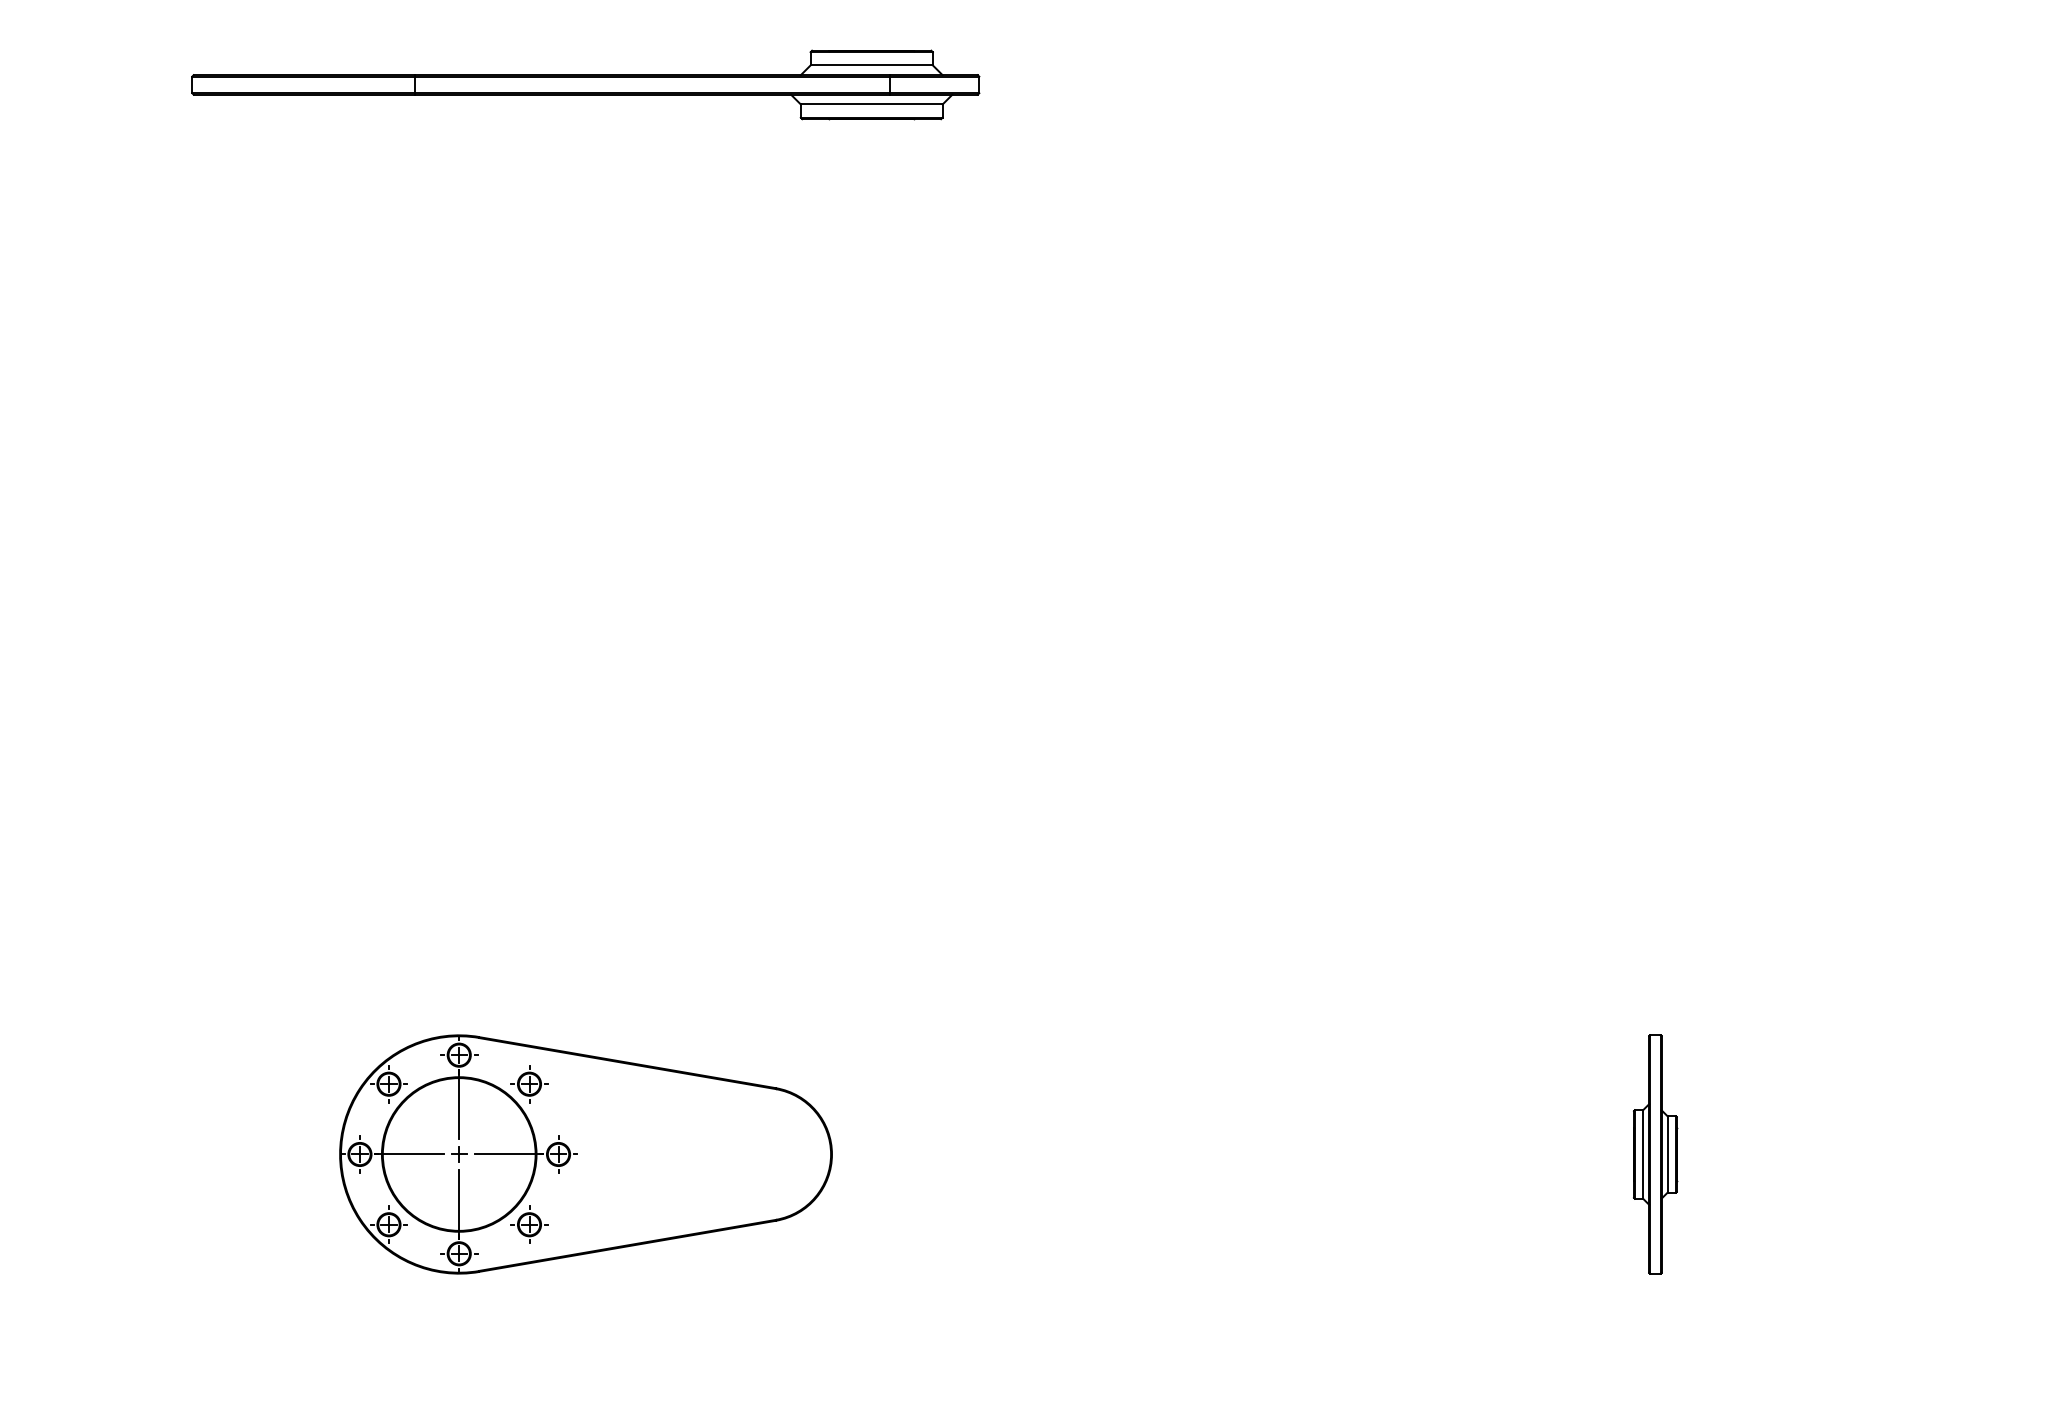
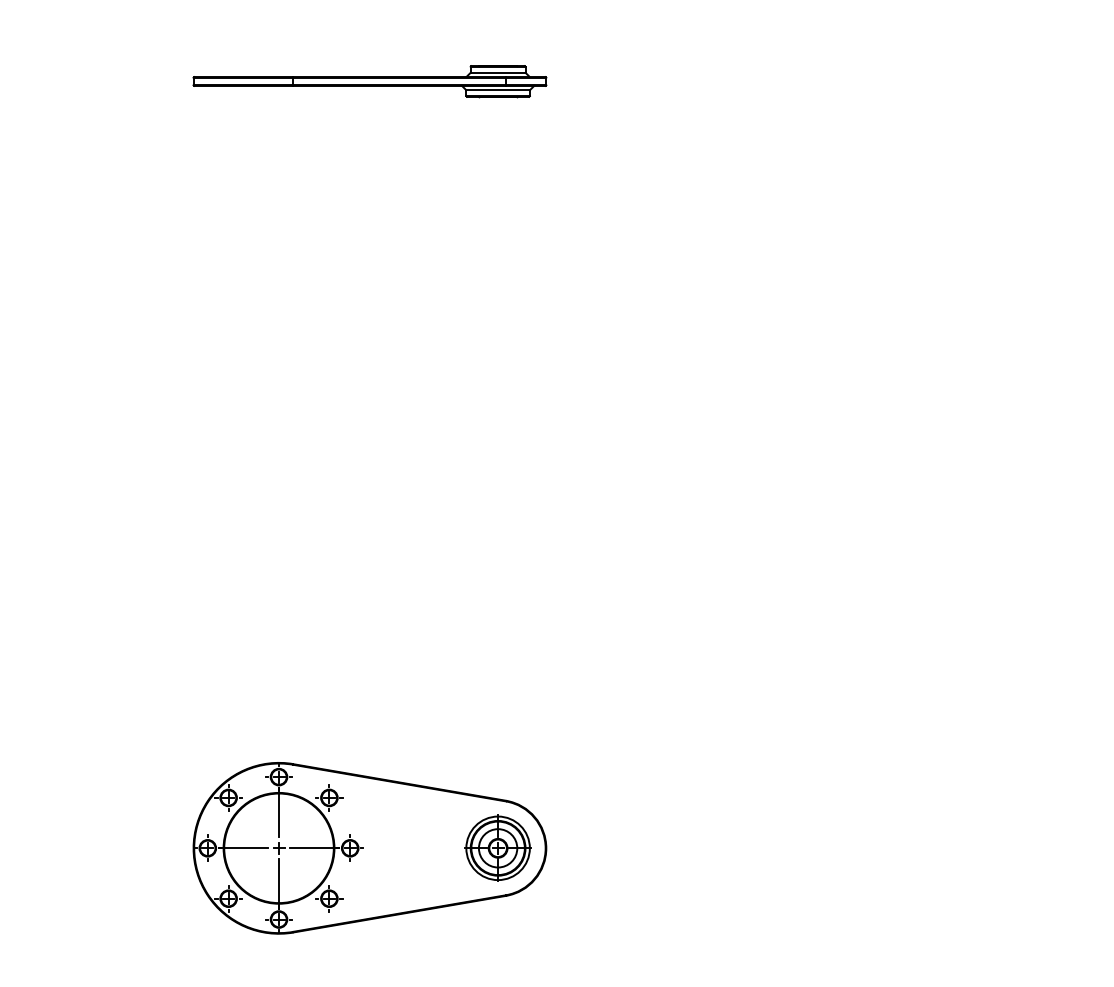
part: (586, 85) -> (370, 81), size x0.62
part: (764, 1154) -> (497, 848), added

